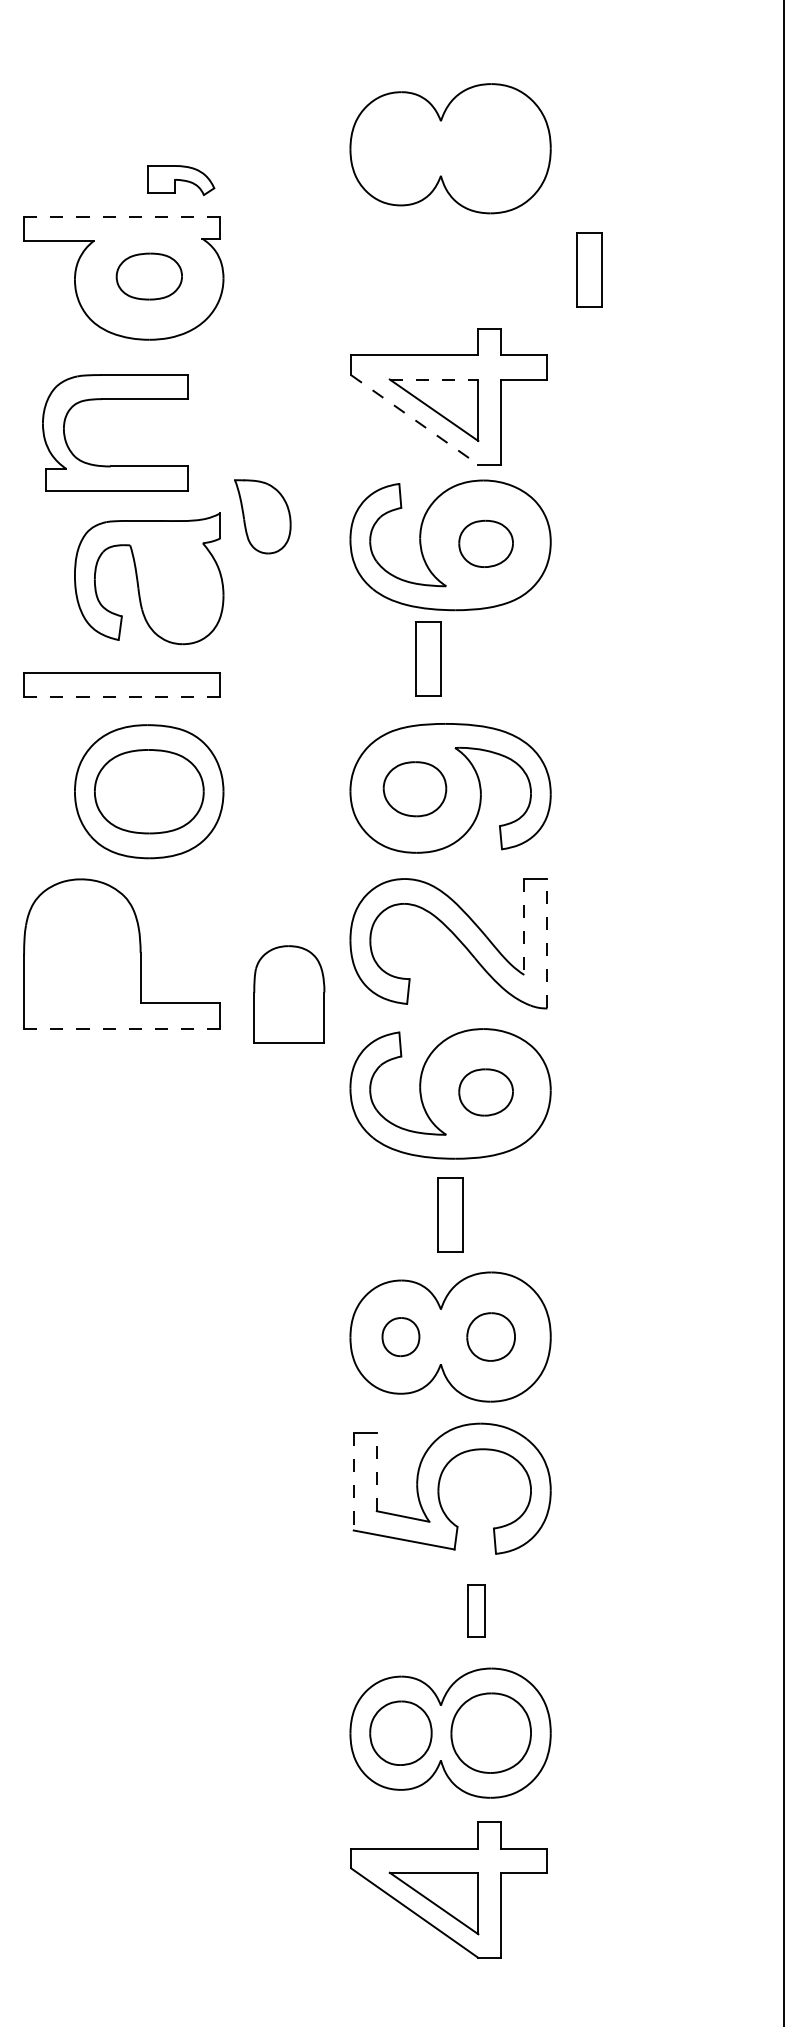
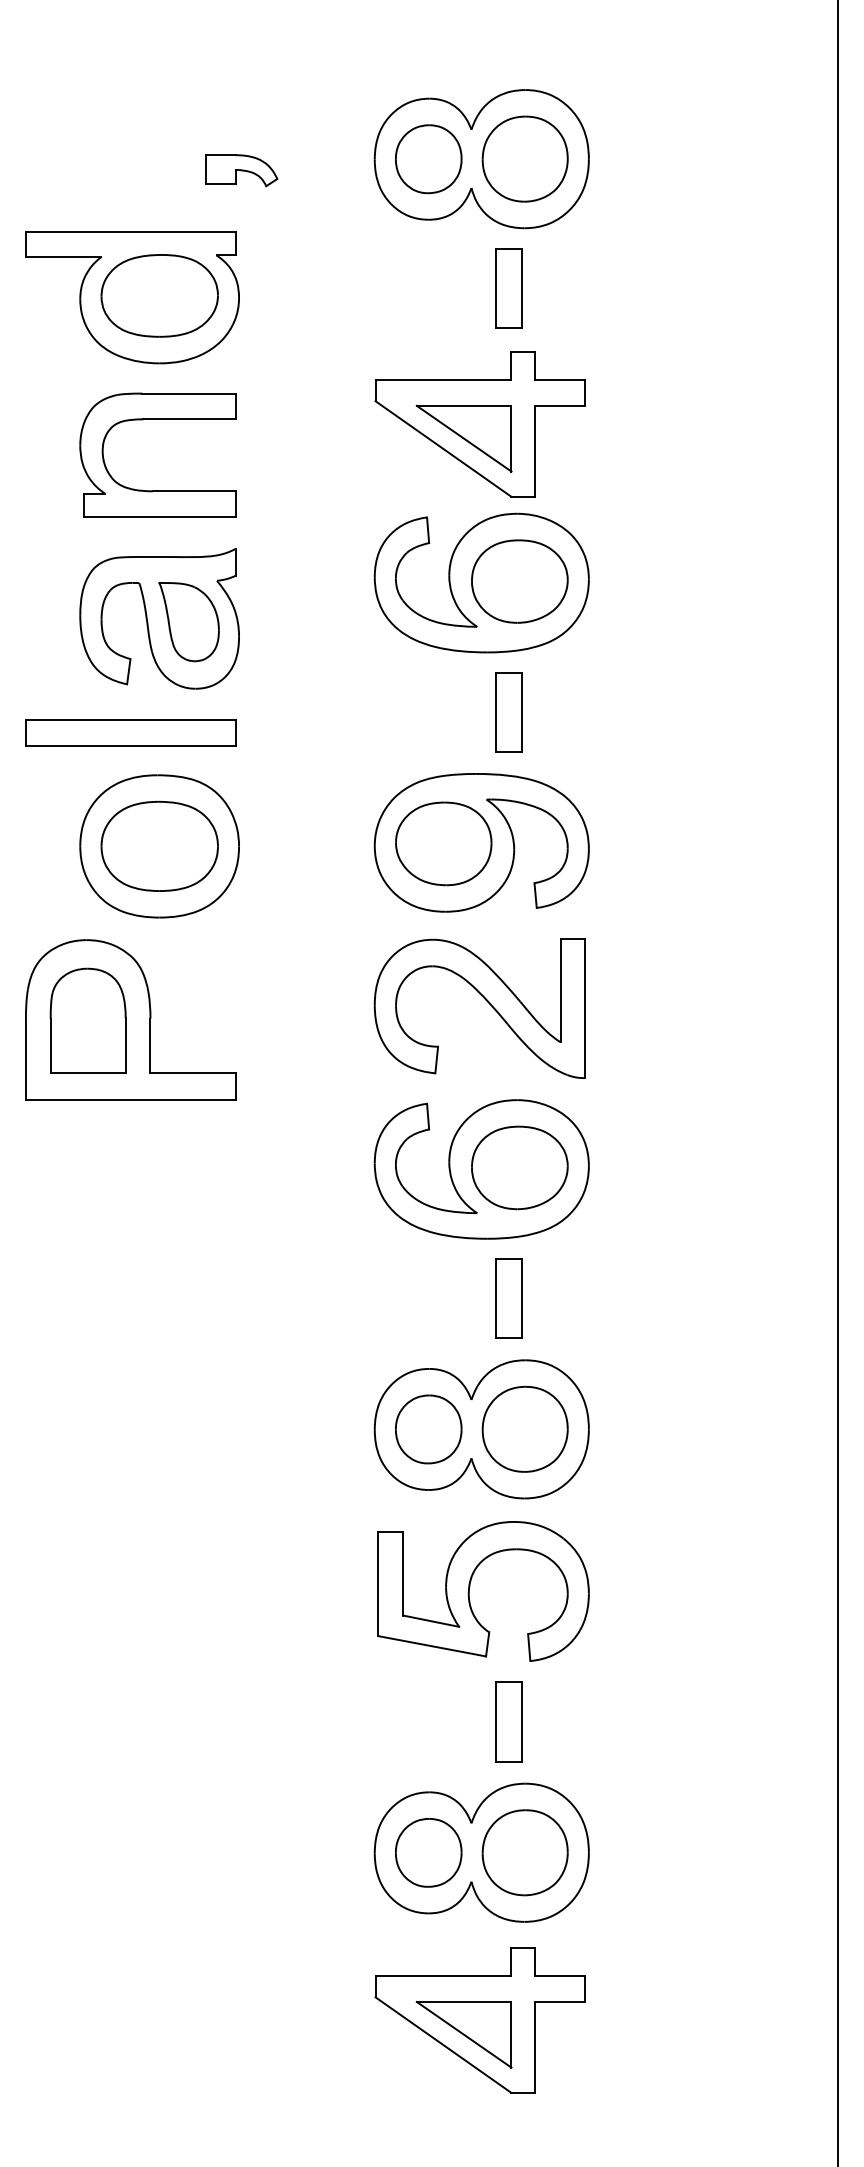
part: (400, 148) -> (428, 158), added
part: (490, 148) -> (524, 158), added
part: (181, 180) -> (242, 170), moved
line: (121, 216) -> (130, 231), dashed -> solid
part: (589, 269) -> (509, 288), moved
part: (149, 276) -> (159, 295), size x1.67
line: (434, 379) -> (464, 405), dashed -> solid
part: (115, 399) -> (157, 419), moved
line: (414, 419) -> (443, 448), dashed -> solid
part: (262, 516) -> (188, 621), moved
part: (485, 543) -> (519, 581), size x1.67
part: (428, 658) -> (509, 711), moved
line: (122, 697) -> (131, 745), dashed -> solid
part: (414, 788) -> (443, 842), size x1.43
line: (524, 927) -> (560, 991), dashed -> solid
line: (547, 943) -> (585, 1008), dashed -> solid
part: (289, 994) -> (88, 1020), moved
line: (122, 1029) -> (131, 1100), dashed -> solid
part: (485, 1092) -> (519, 1167), size x1.67
part: (450, 1214) -> (509, 1298), moved
part: (400, 1336) -> (428, 1428), size x1.67
part: (490, 1336) -> (524, 1428), size x1.67
line: (376, 1471) -> (402, 1573), dashed -> solid
line: (353, 1481) -> (378, 1583), dashed -> solid
part: (476, 1610) -> (509, 1721), size x1.43

